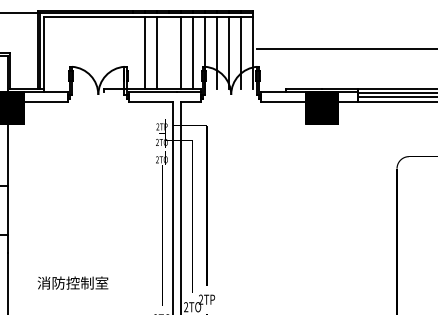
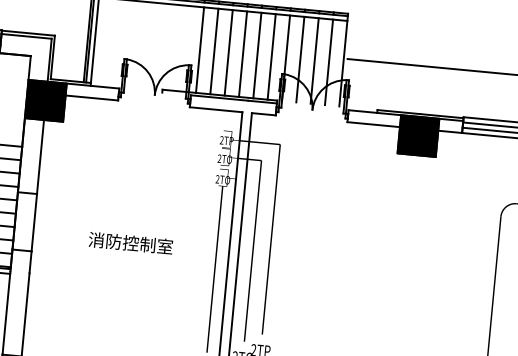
line: (132, 53) -> (199, 50), added
line: (168, 53) -> (242, 54), added
text: (72, 282) -> (130, 242), moved

